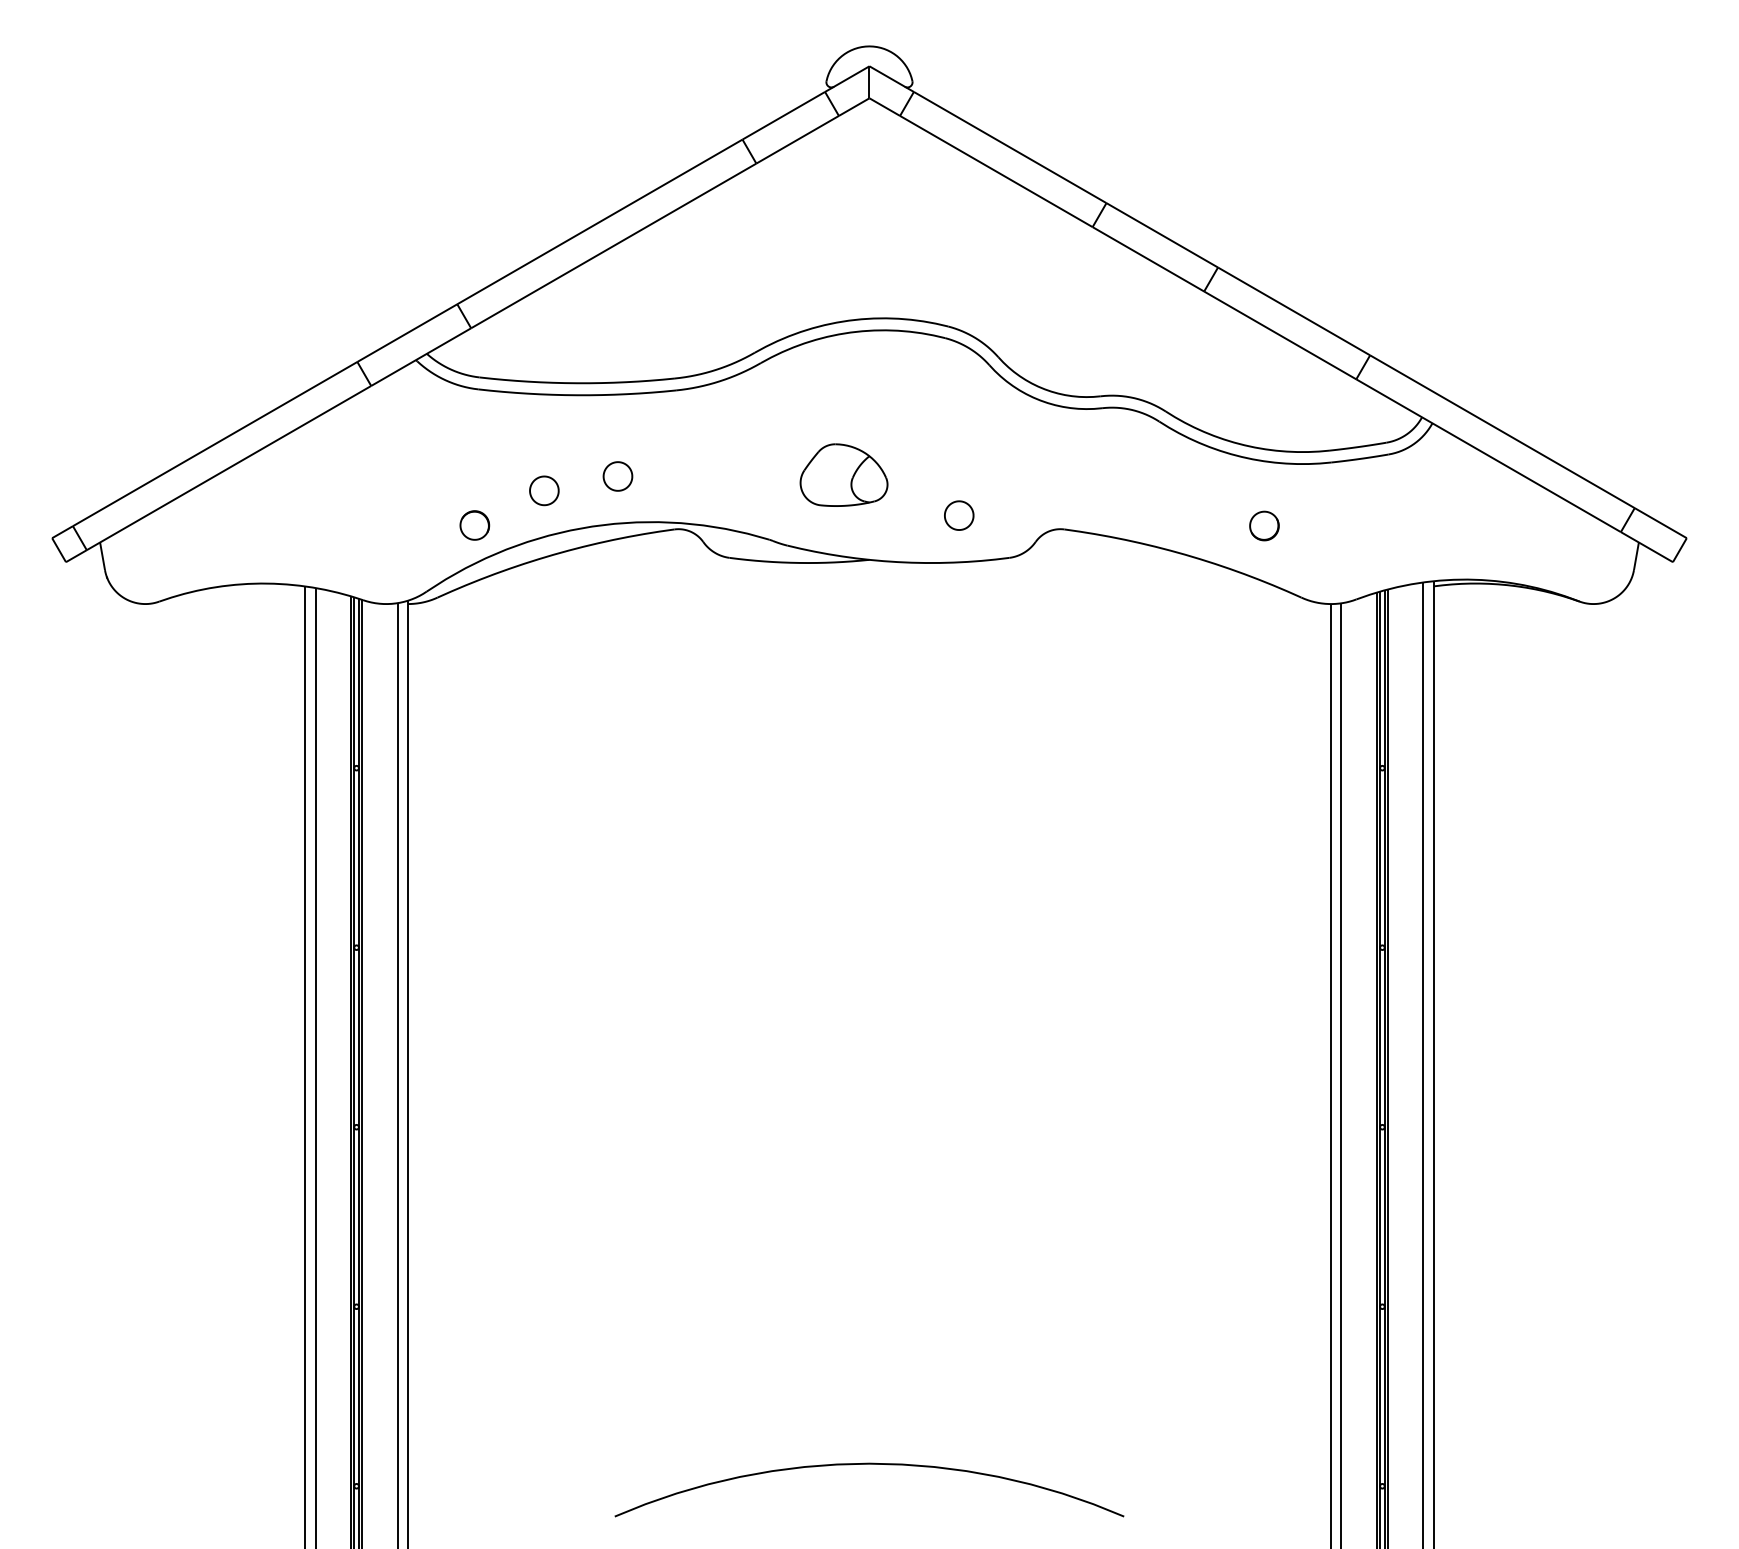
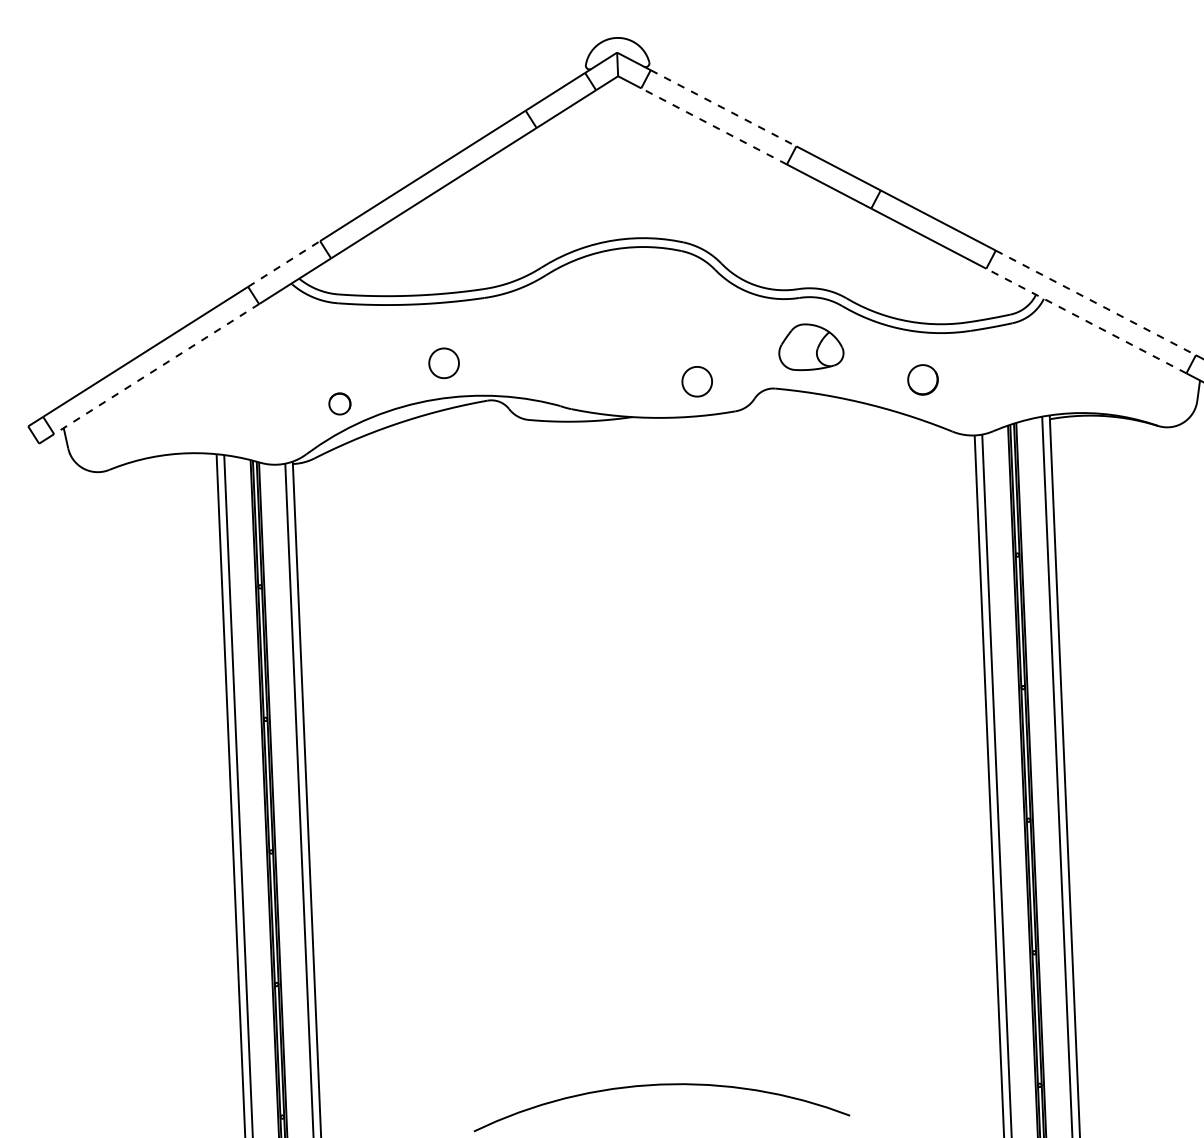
line: (1010, 147) -> (723, 108), solid -> dashed
line: (995, 171) -> (713, 126), solid -> dashed
line: (407, 333) -> (284, 264), solid -> dashed
line: (1502, 431) -> (1095, 302), solid -> dashed
line: (1488, 455) -> (1086, 320), solid -> dashed
line: (228, 468) -> (156, 369), solid -> dashed
part: (843, 474) -> (810, 346), moved
part: (617, 476) -> (443, 363), size x1.4
part: (544, 490) -> (390, 375), removed
part: (959, 515) -> (697, 381), size x1.4
part: (1264, 525) -> (923, 379), size x1.4

